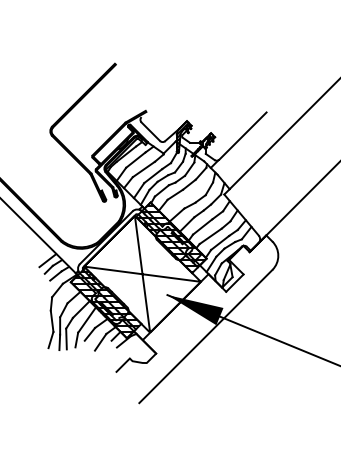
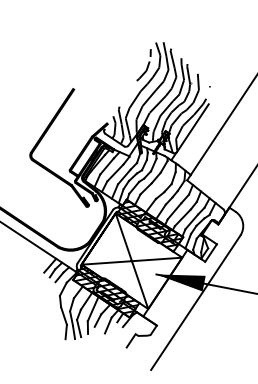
hatch: (206, 94) -> (155, 99), added

